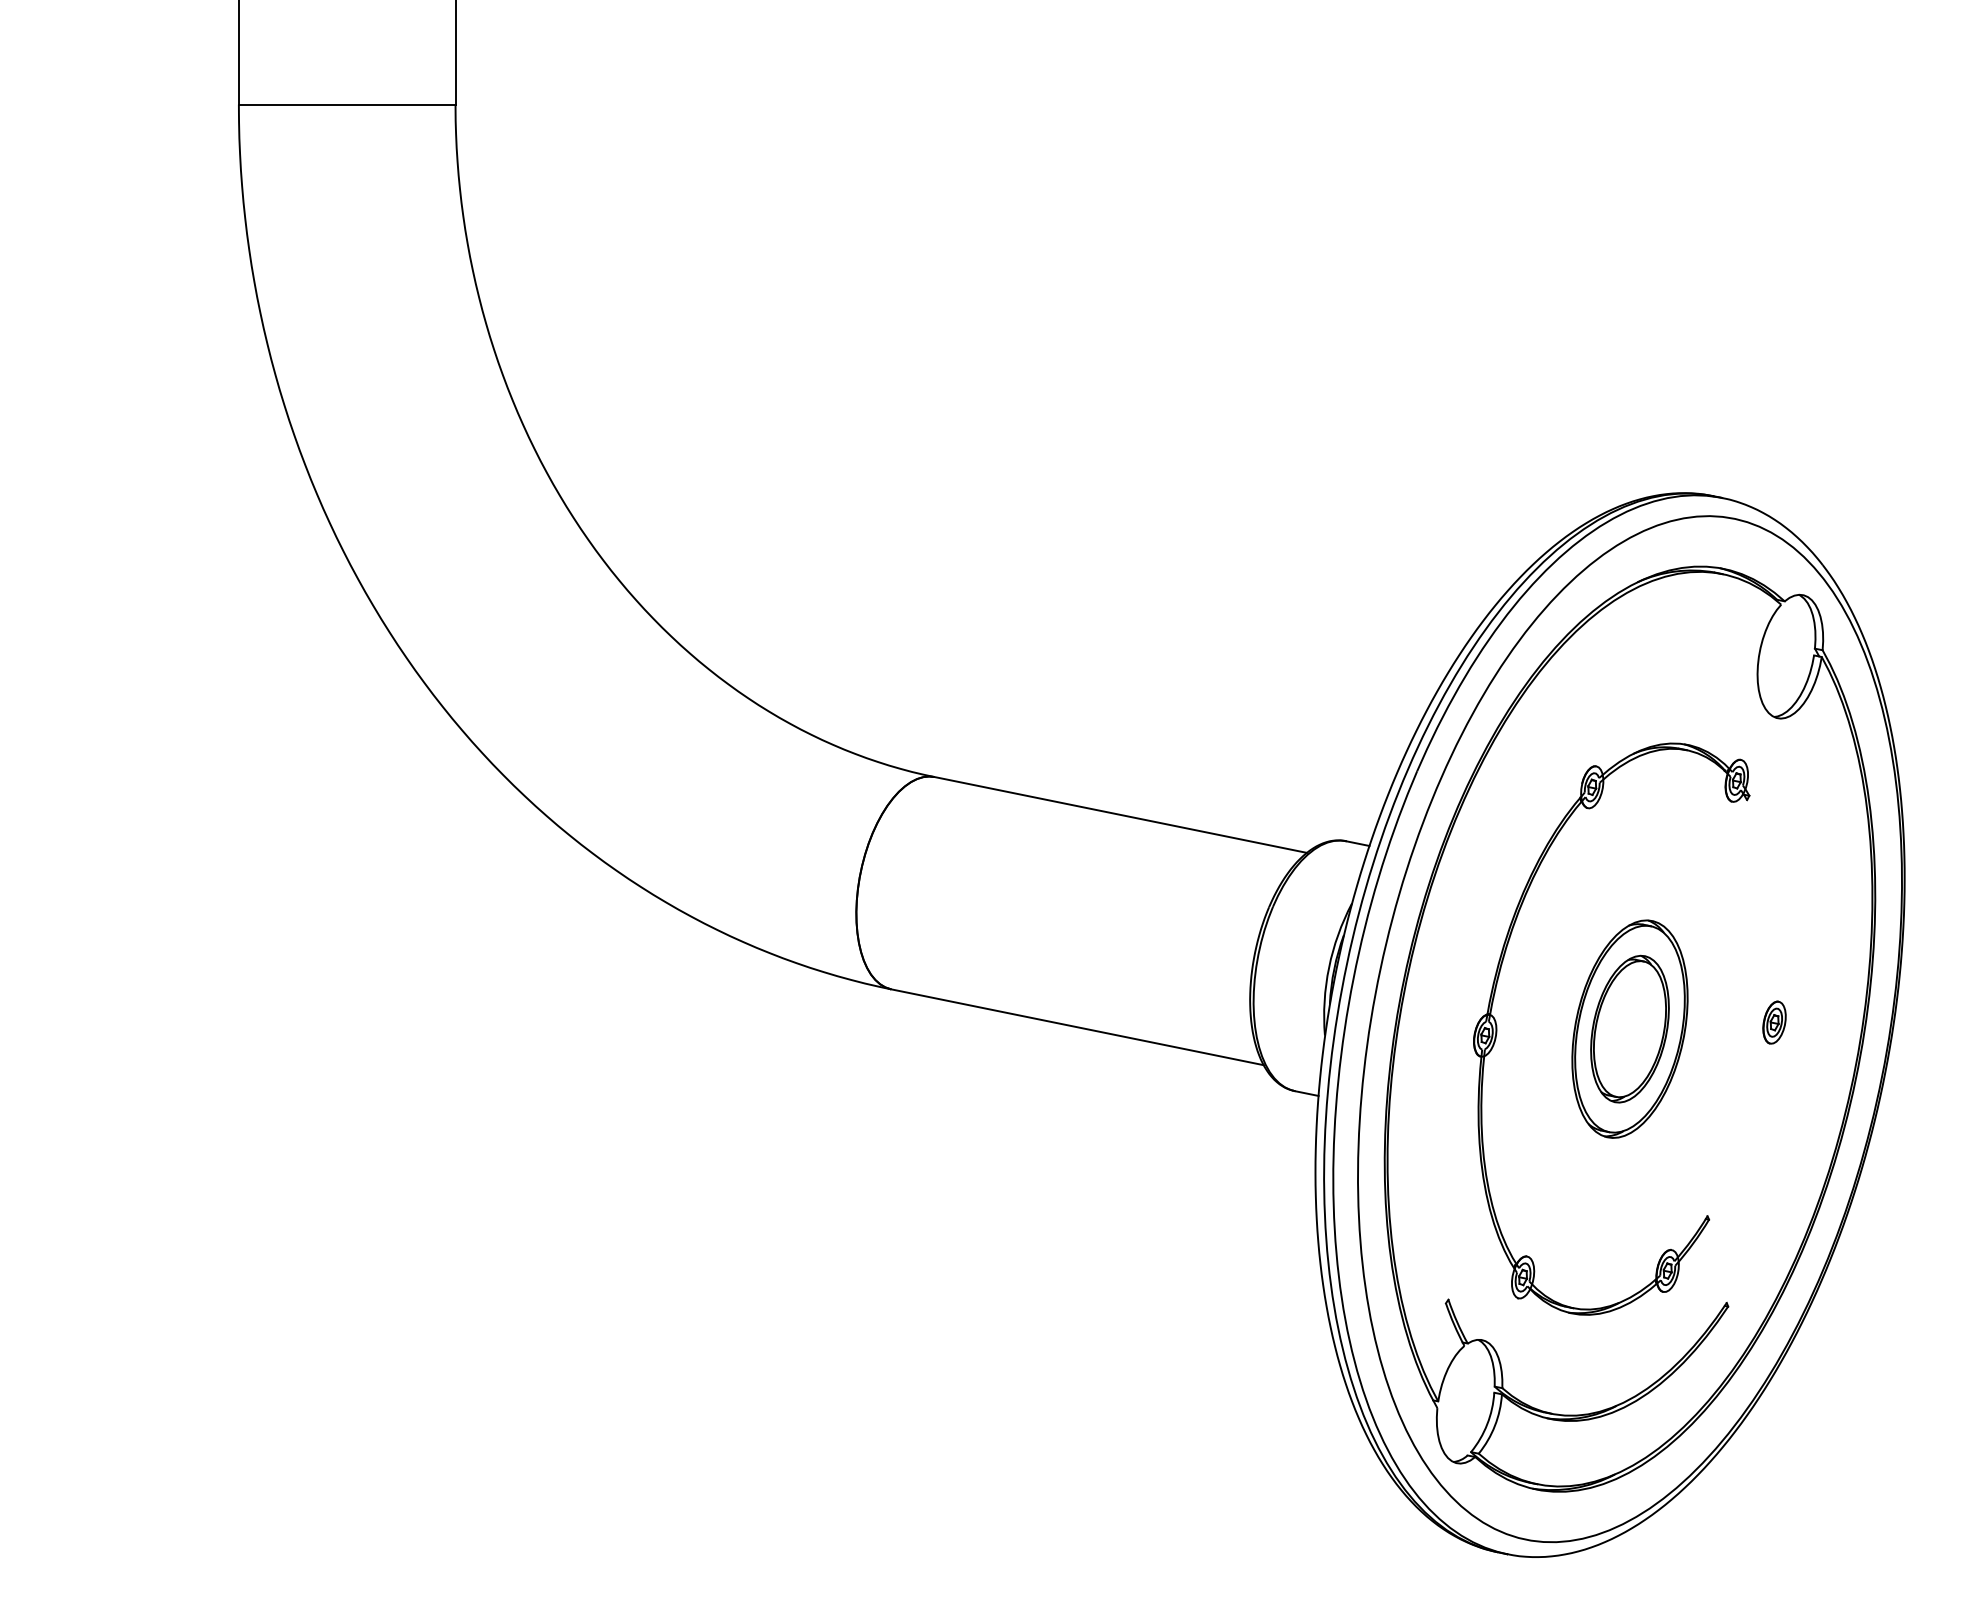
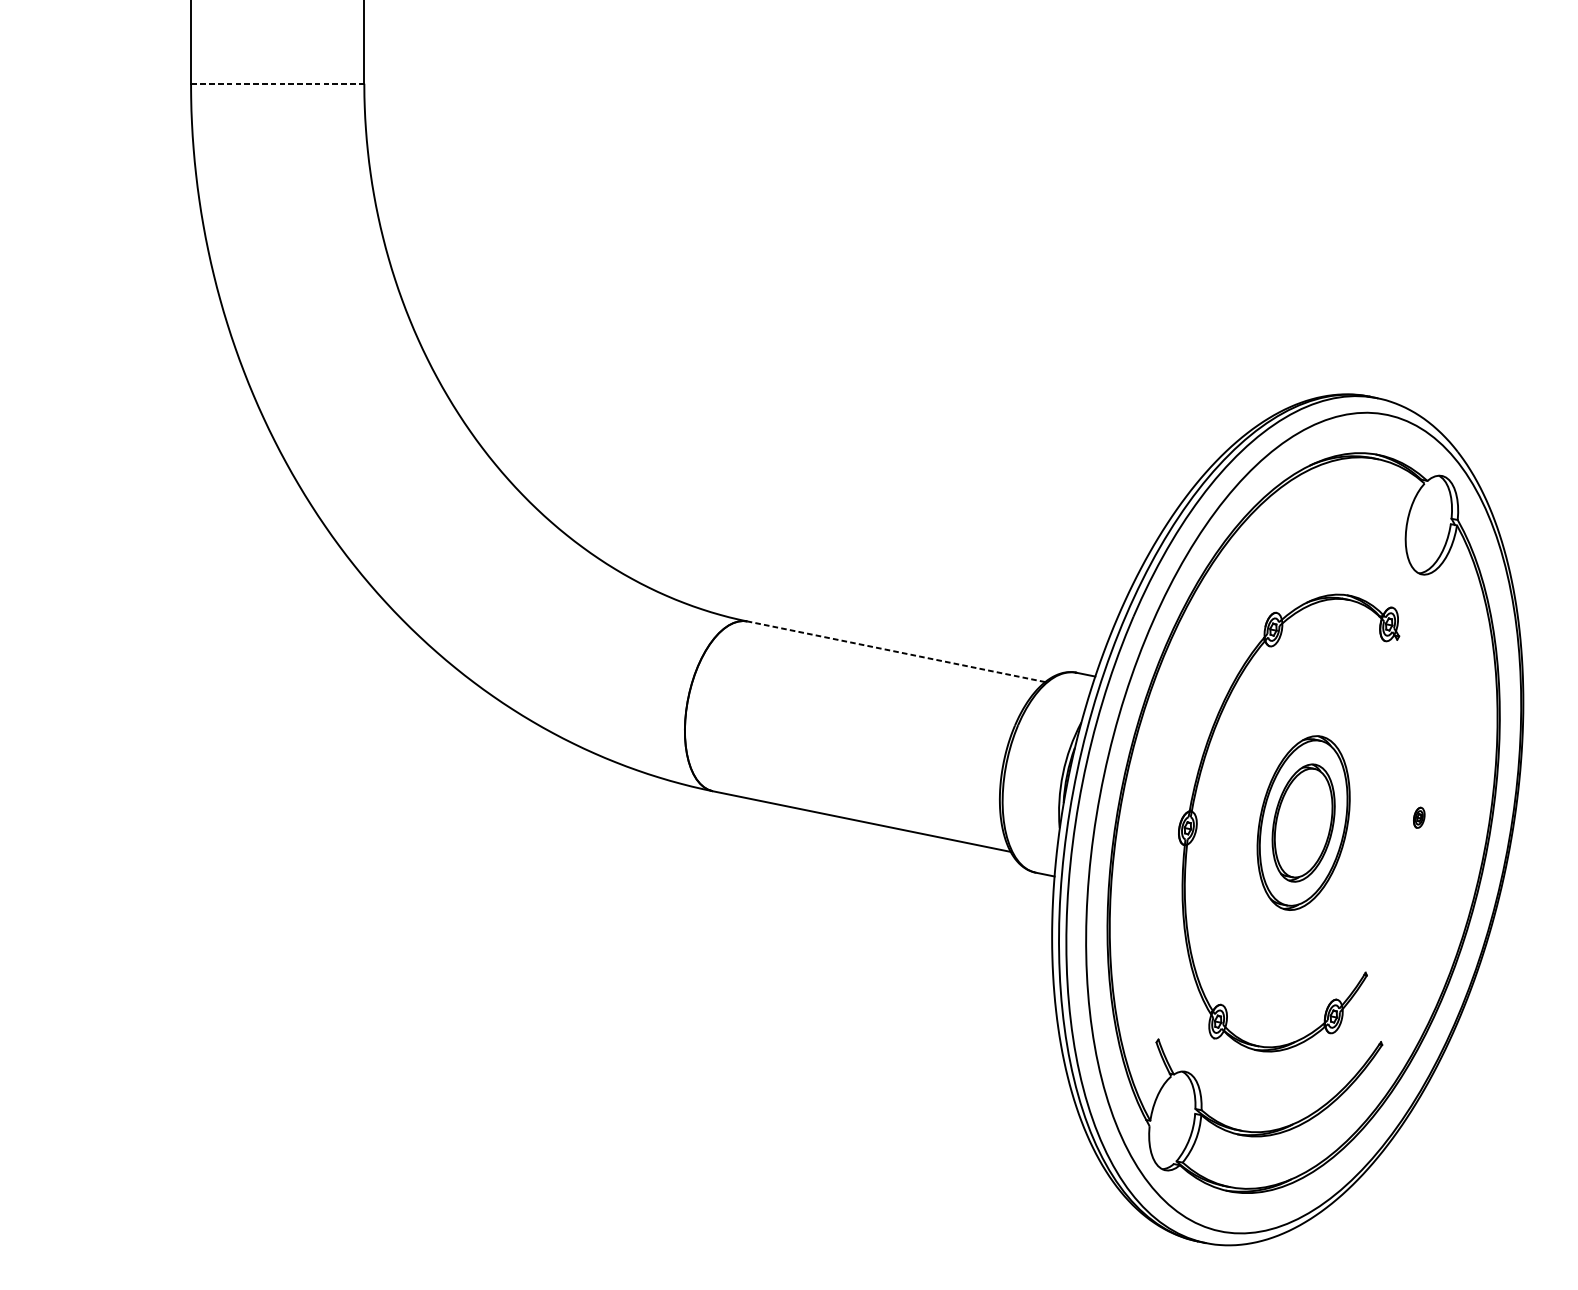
line: (346, 104) -> (277, 83), solid -> dashed
line: (1120, 814) -> (896, 651), solid -> dashed
part: (1774, 1022) -> (1419, 817), size x0.6

